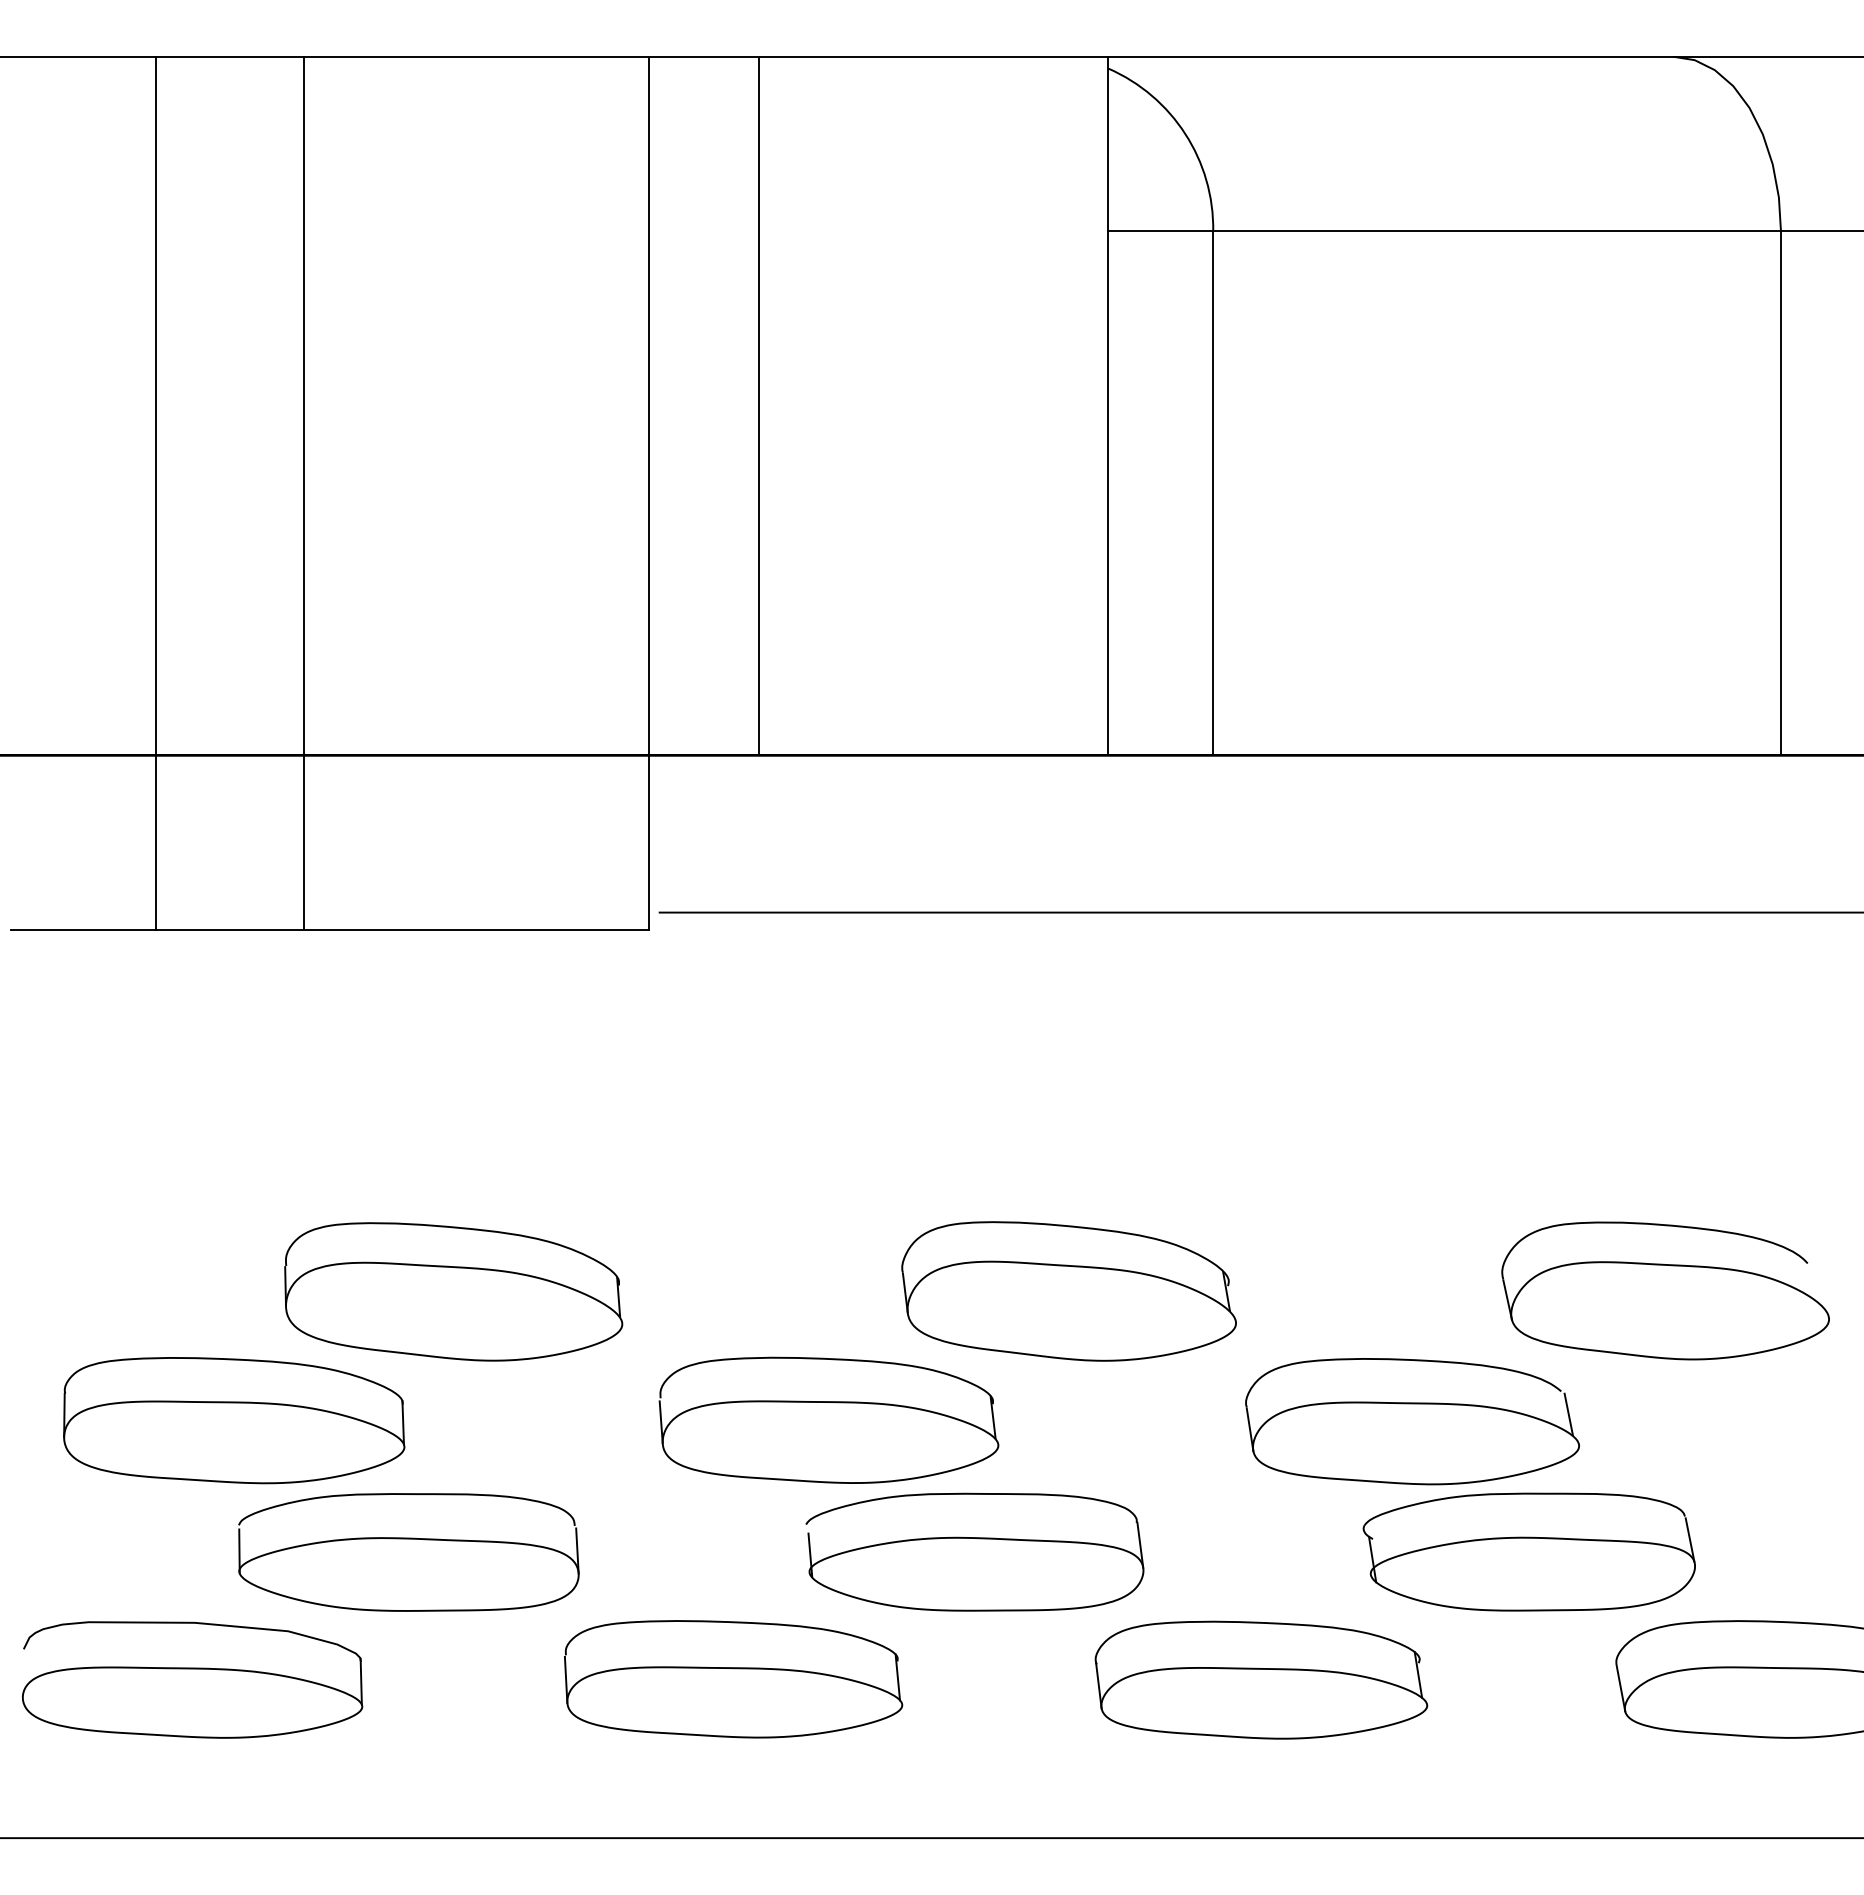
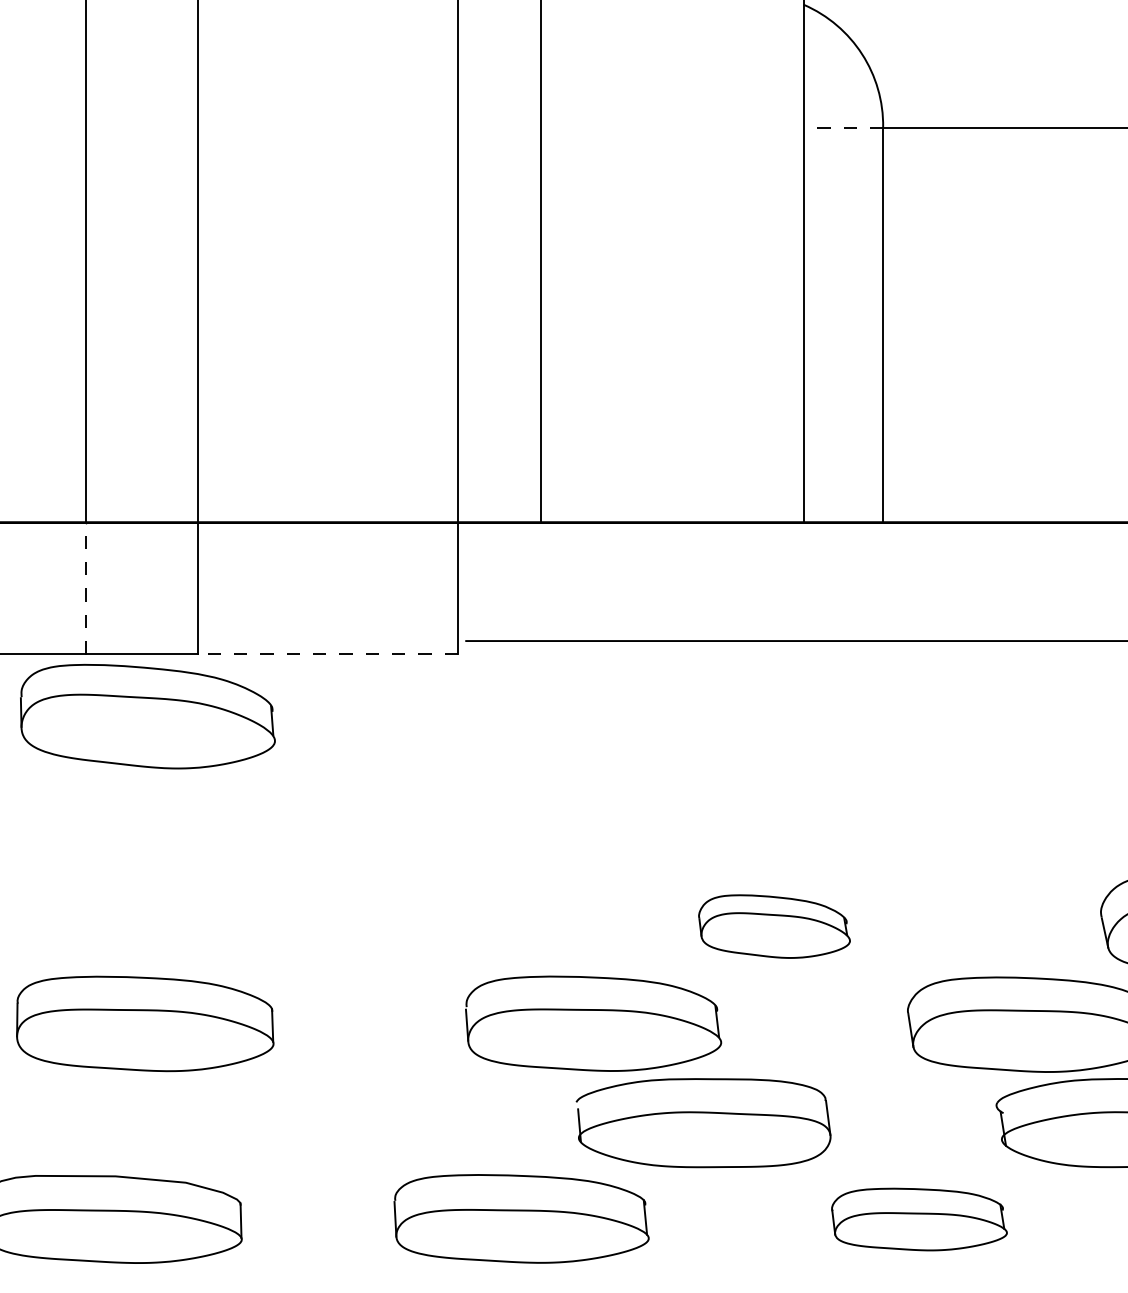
line: (1160, 231) -> (843, 127), solid -> dashed
line: (155, 842) -> (85, 588), solid -> dashed
line: (476, 930) -> (327, 654), solid -> dashed
part: (453, 1291) -> (147, 716), moved
part: (1068, 1291) -> (774, 926), size x0.6
part: (408, 1552) -> (276, 1123), removed
part: (1261, 1679) -> (919, 1219), size x0.7

